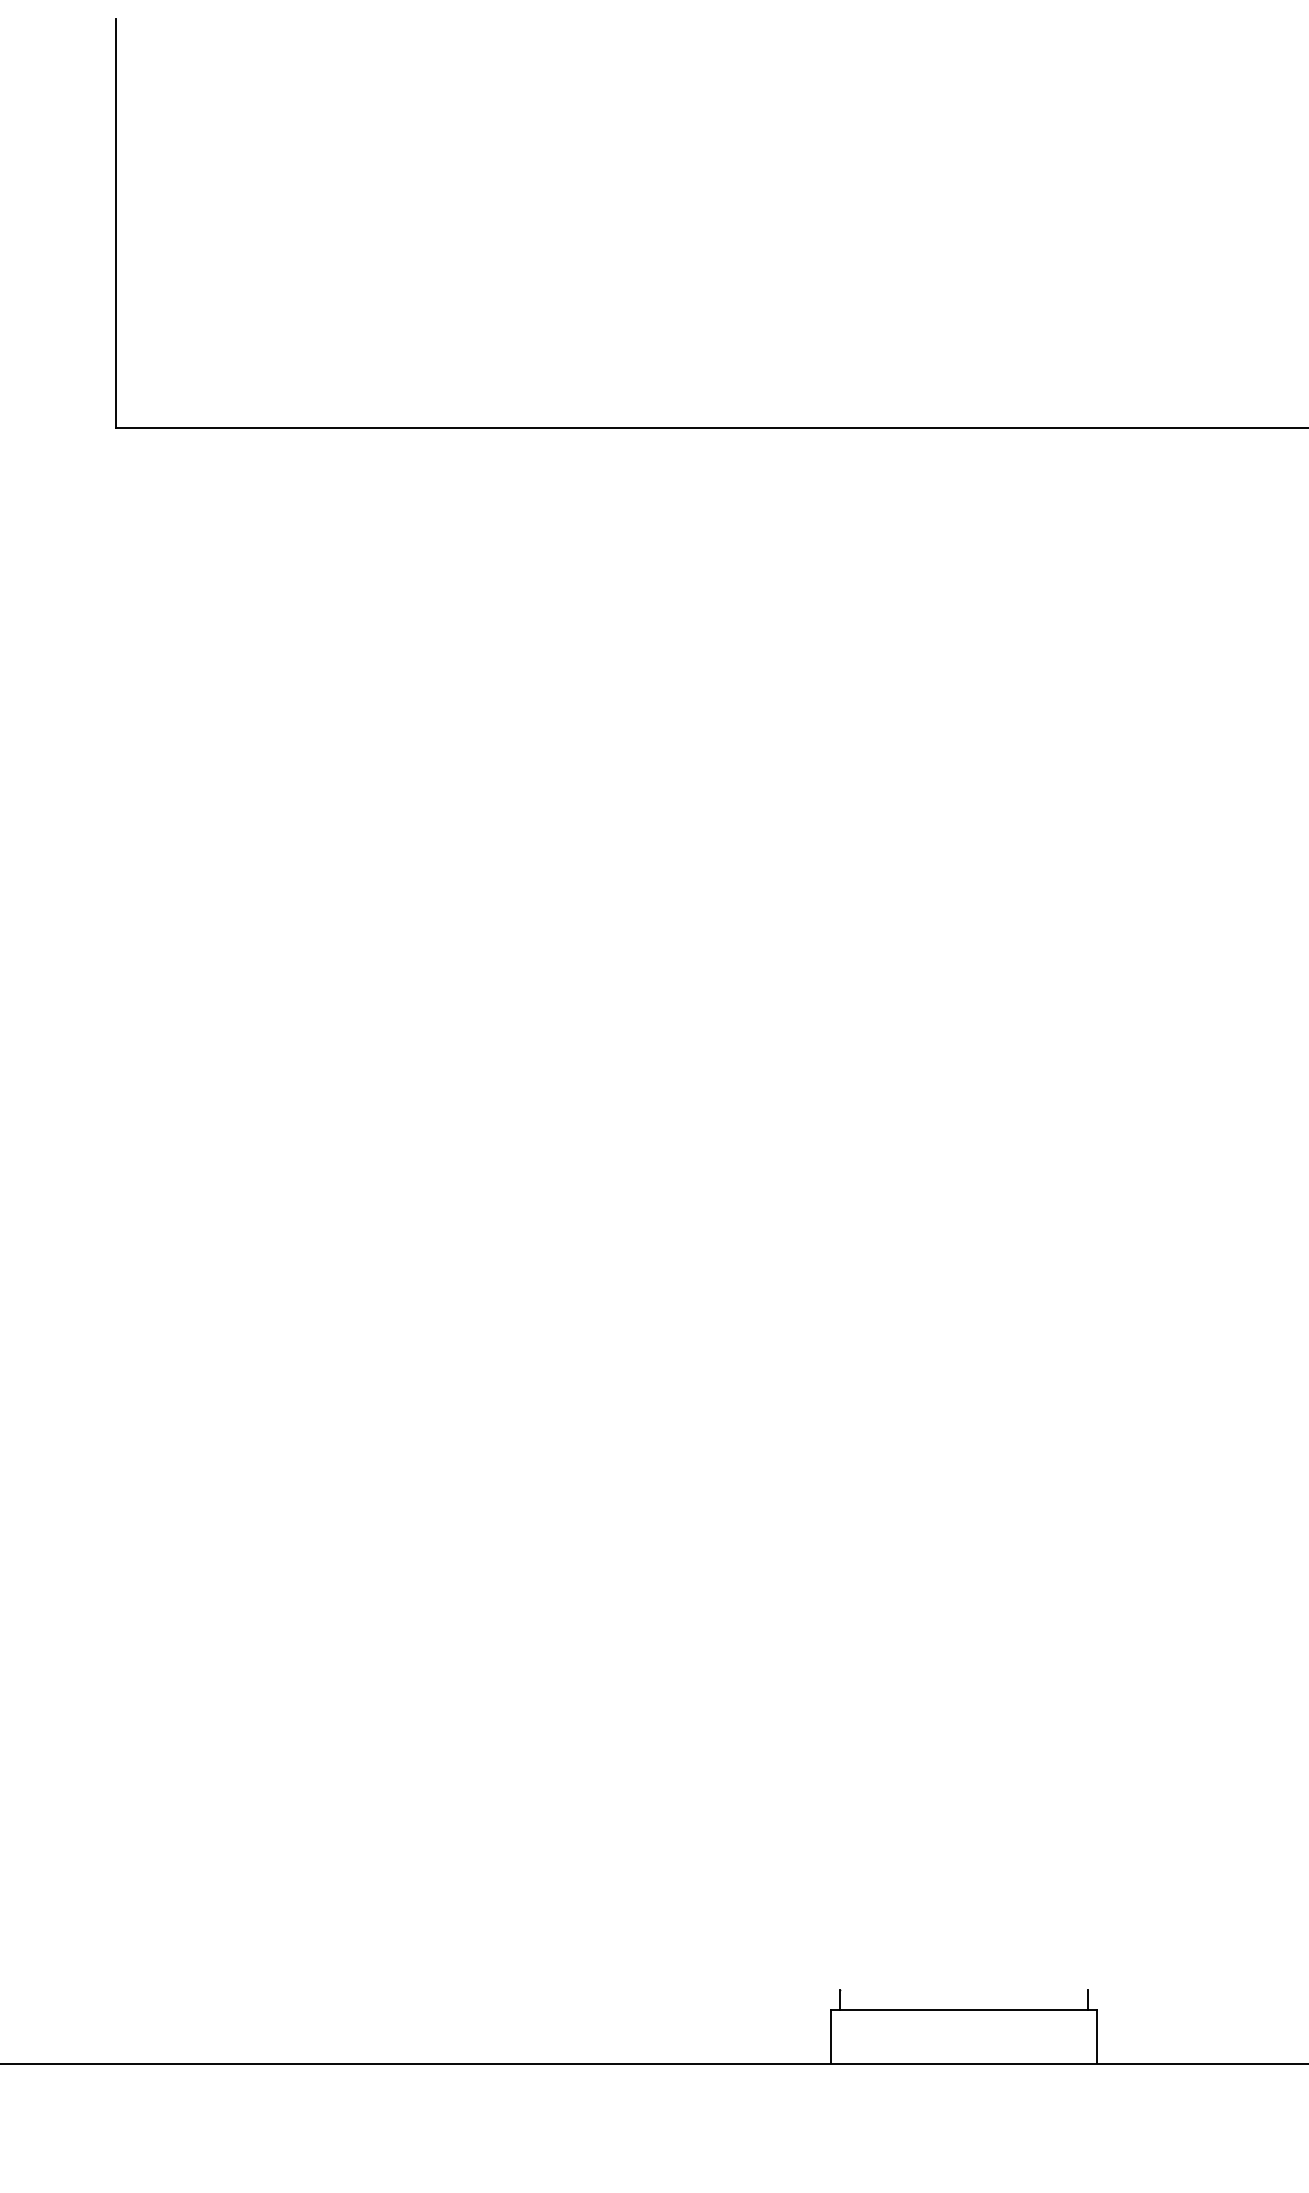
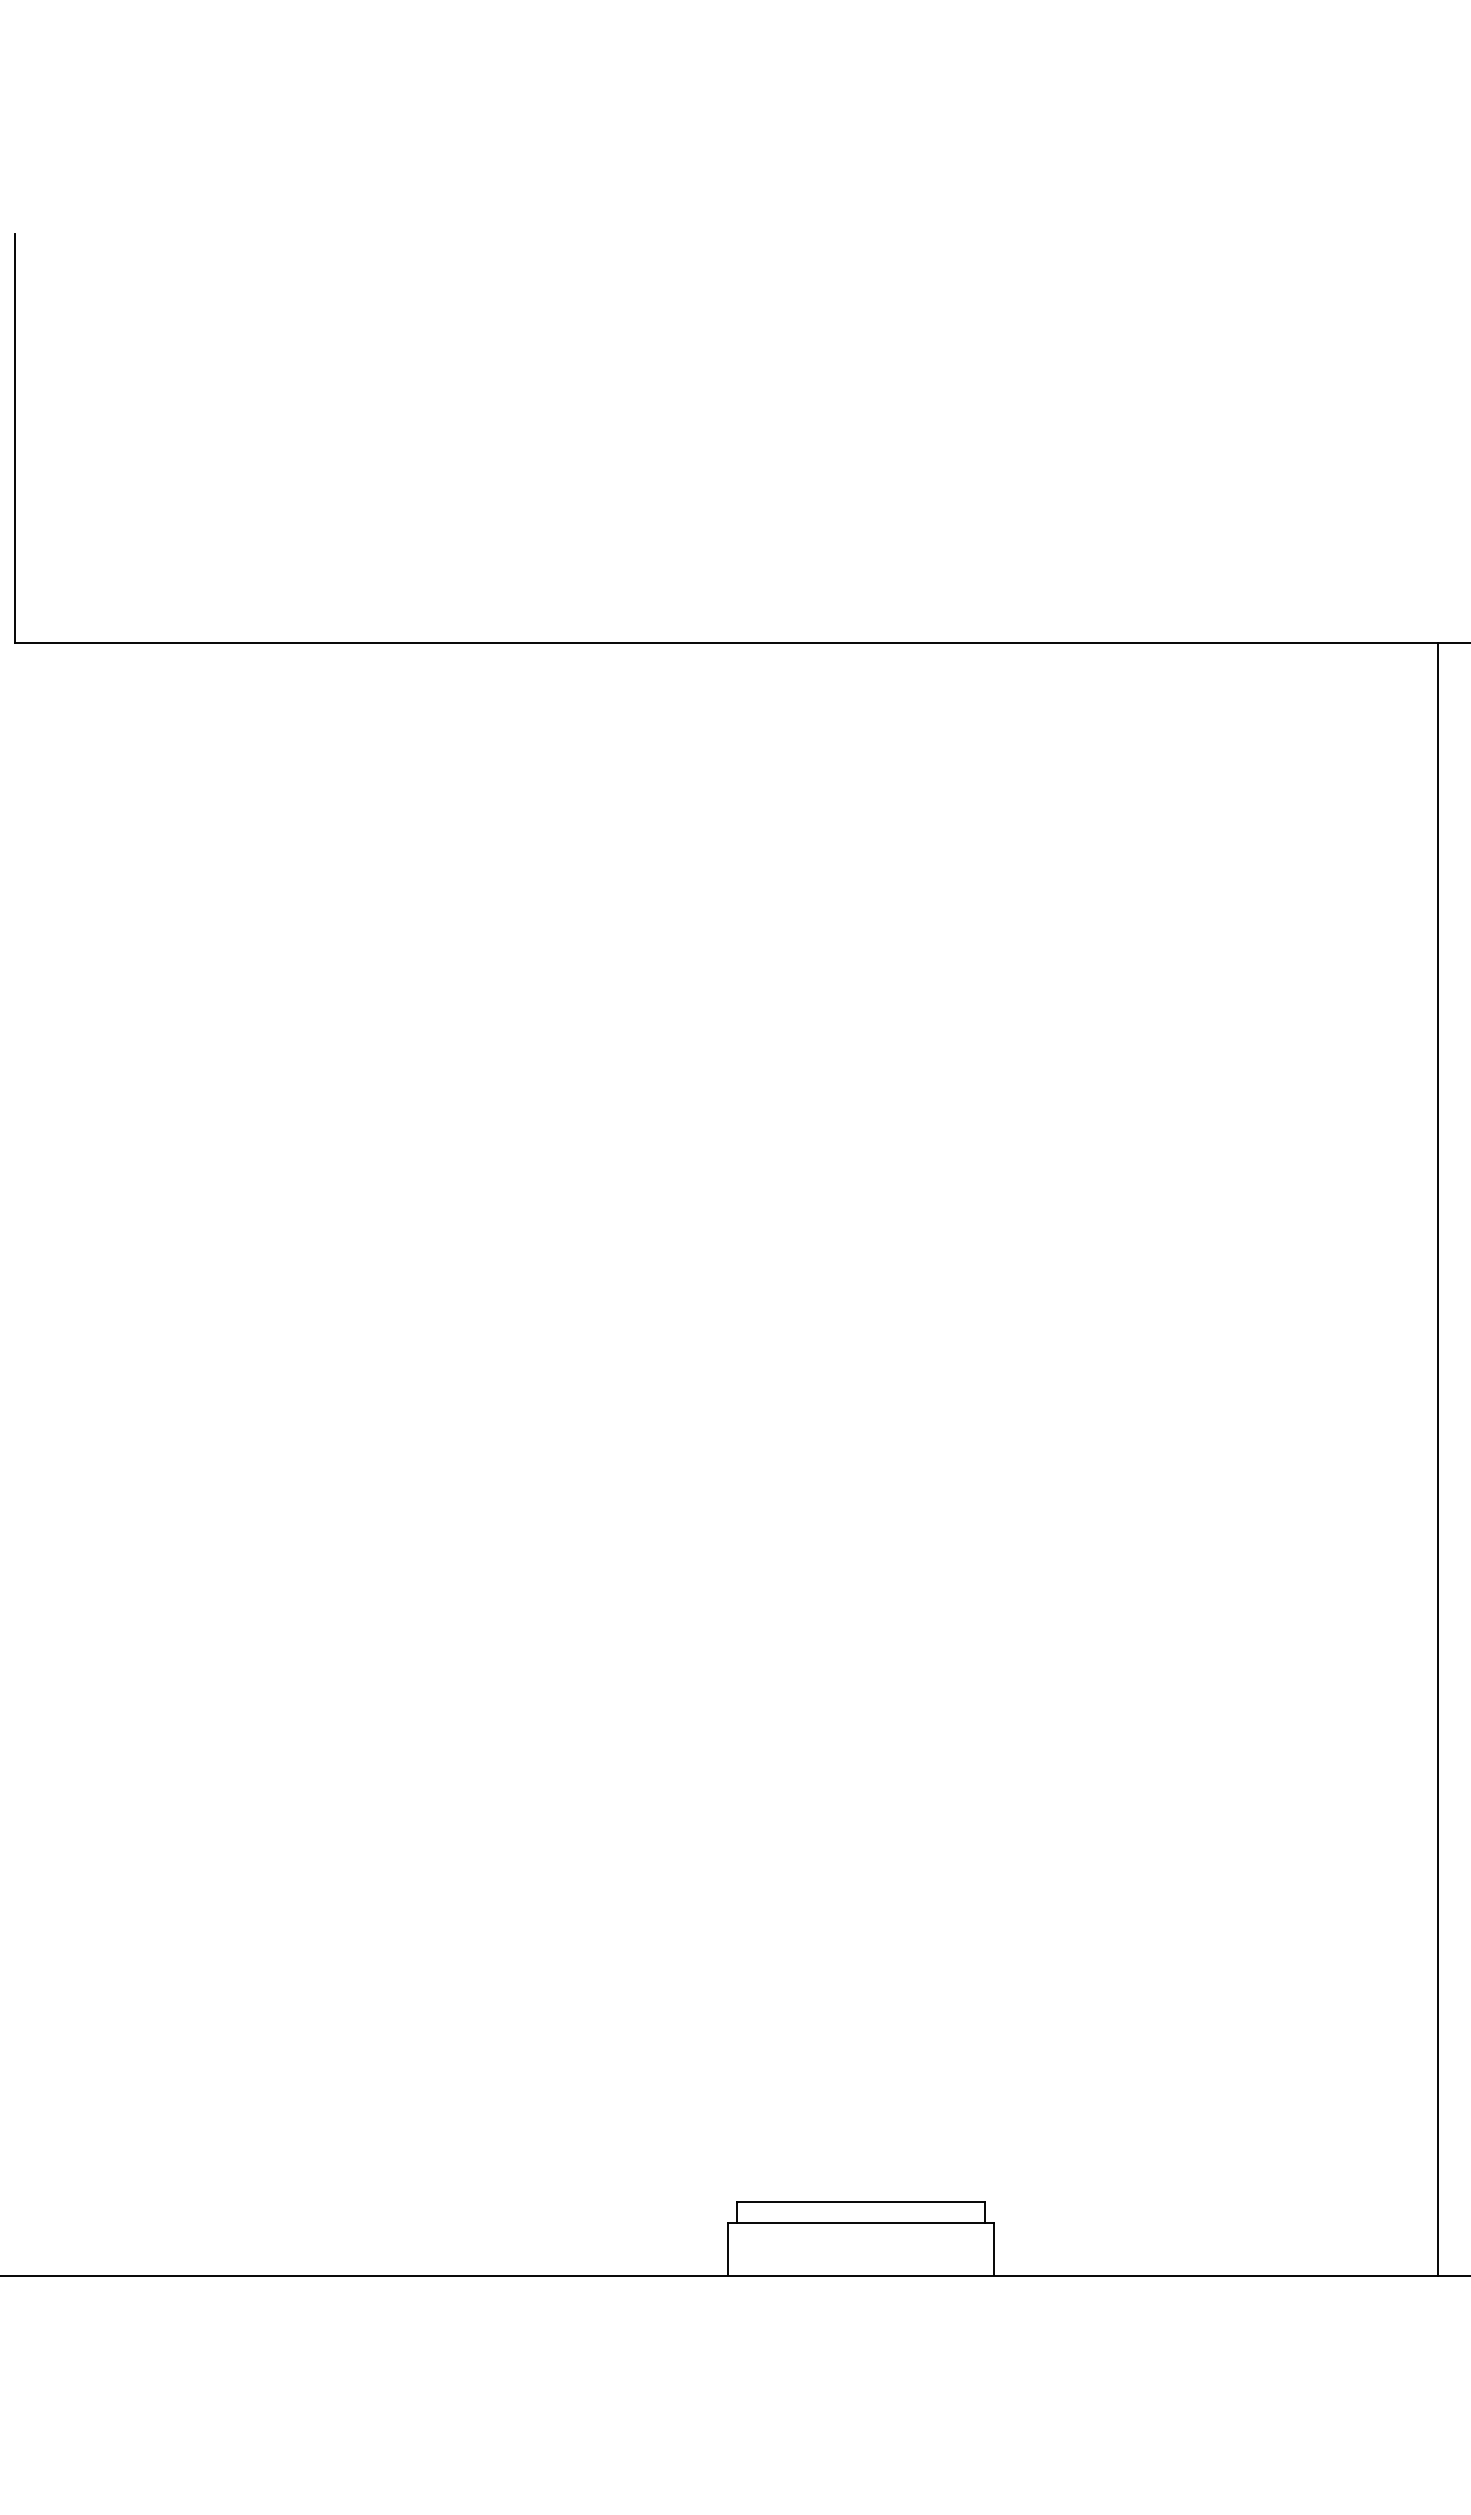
line: (964, 1990) -> (861, 2202), added

